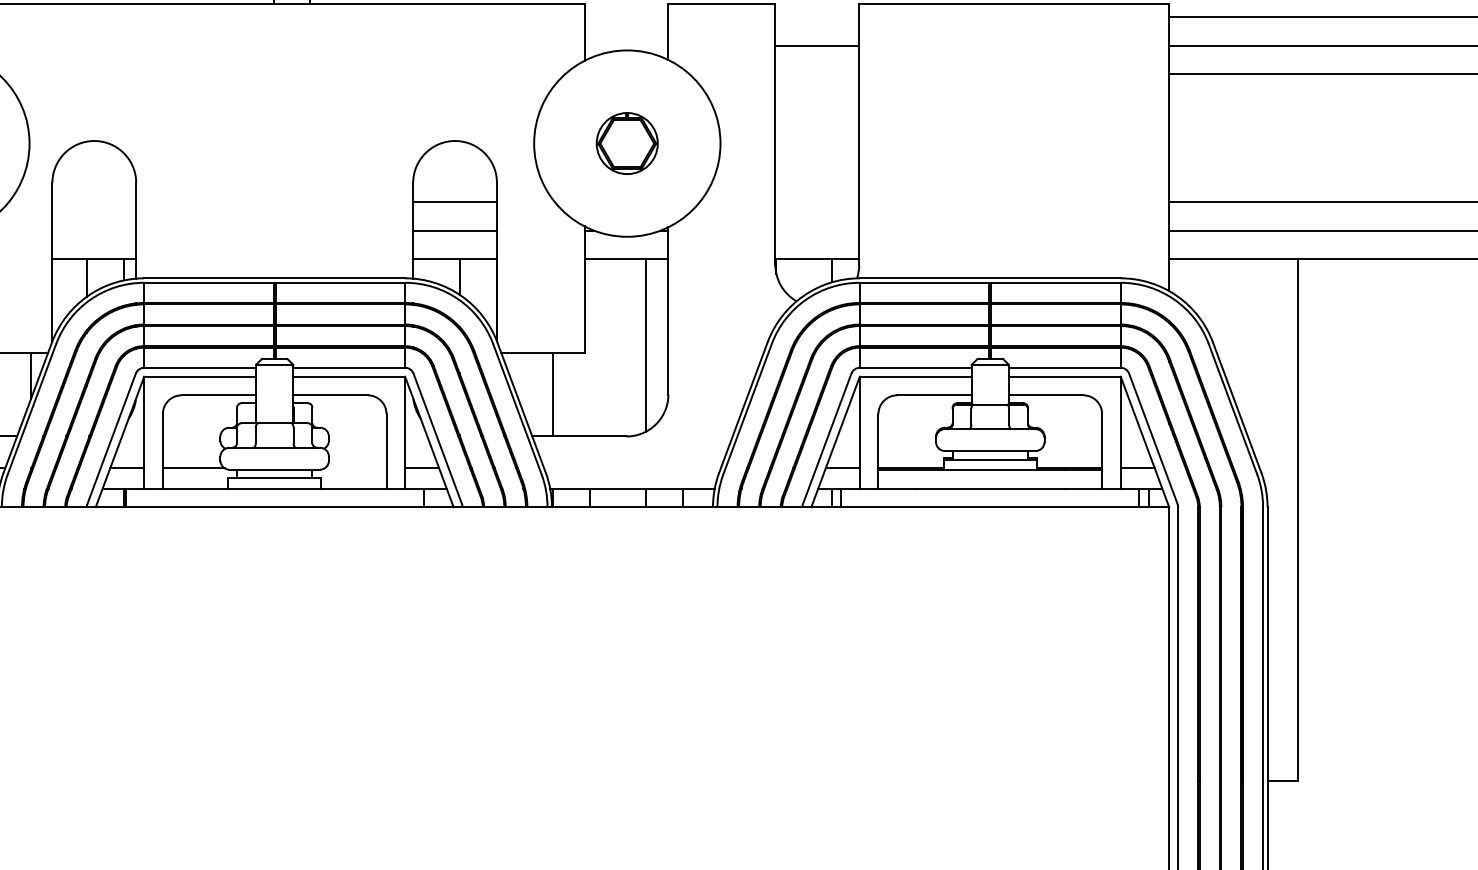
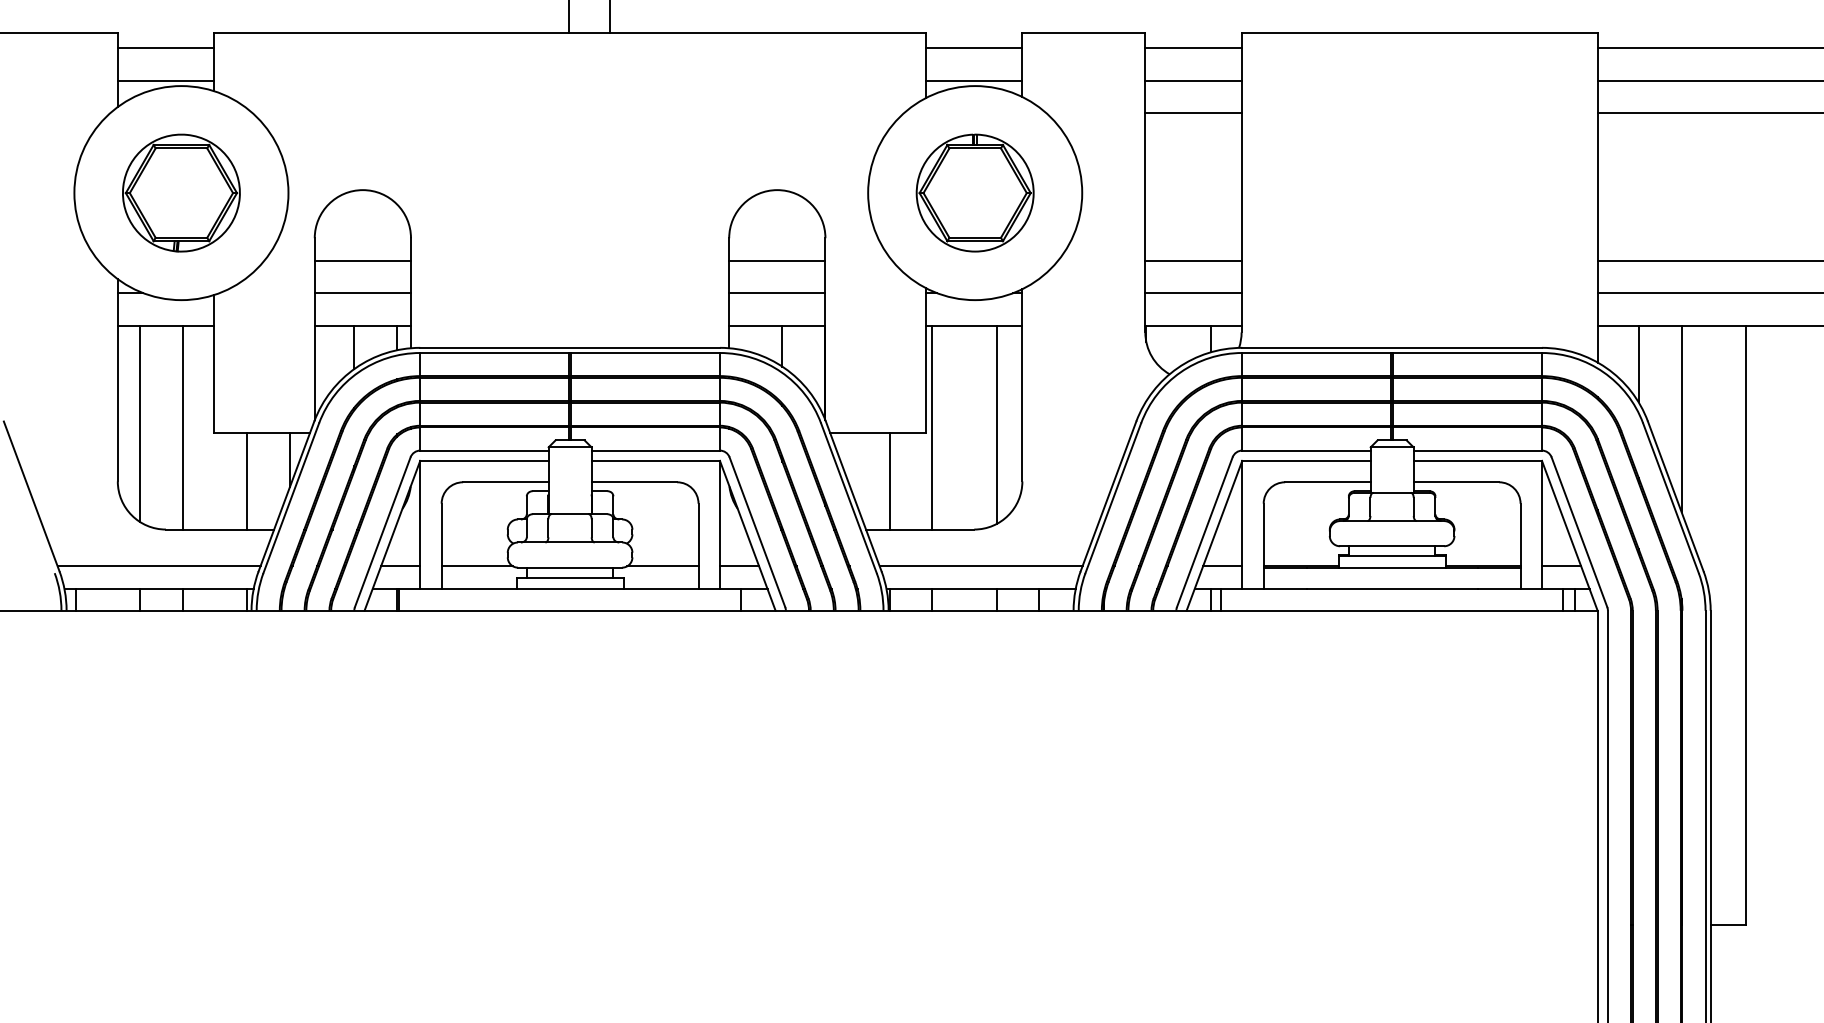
line: (626, 17) -> (974, 48), added
line: (817, 17) -> (1193, 48), added
line: (626, 45) -> (974, 80), added
line: (817, 74) -> (1193, 113), added
part: (626, 143) -> (974, 192), size x1.67
line: (93, 202) -> (362, 260), added
line: (817, 202) -> (1193, 260), added
line: (93, 231) -> (362, 293), added
line: (817, 231) -> (1193, 293), added
line: (1204, 291) -> (1638, 363), added
line: (1242, 339) -> (1681, 418), added
line: (590, 347) -> (932, 427), added
line: (355, 468) -> (662, 566), added
line: (631, 468) -> (980, 566), added

